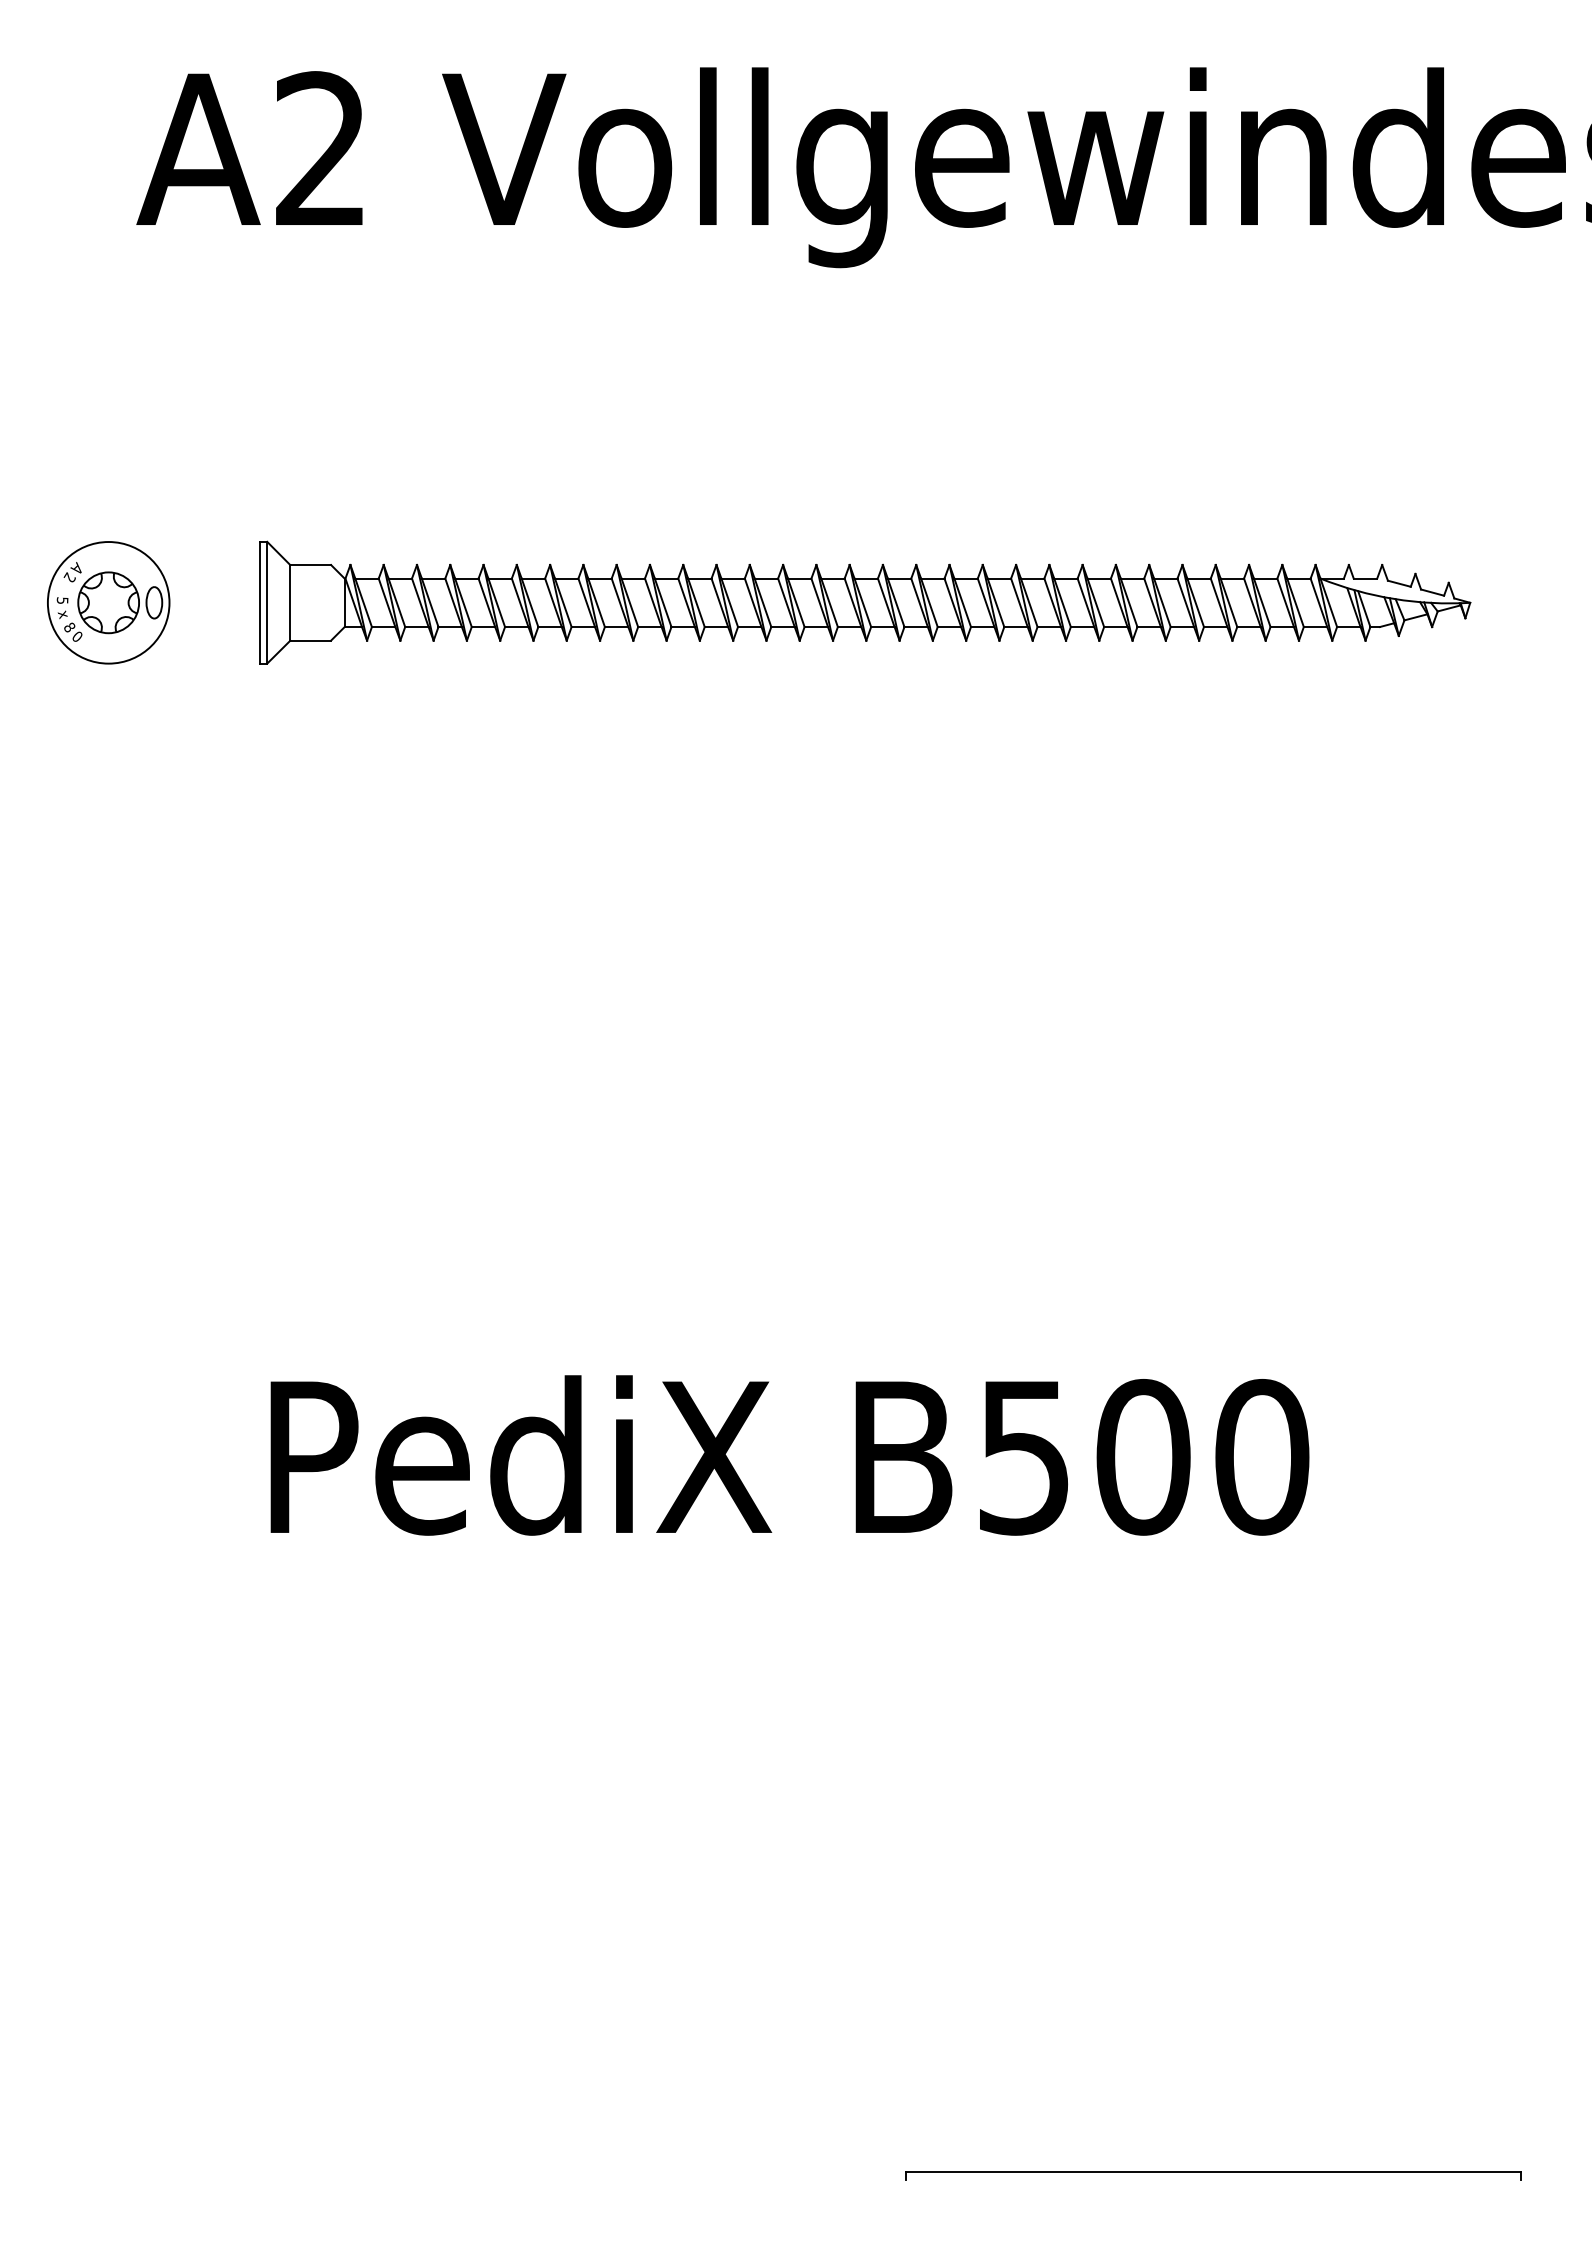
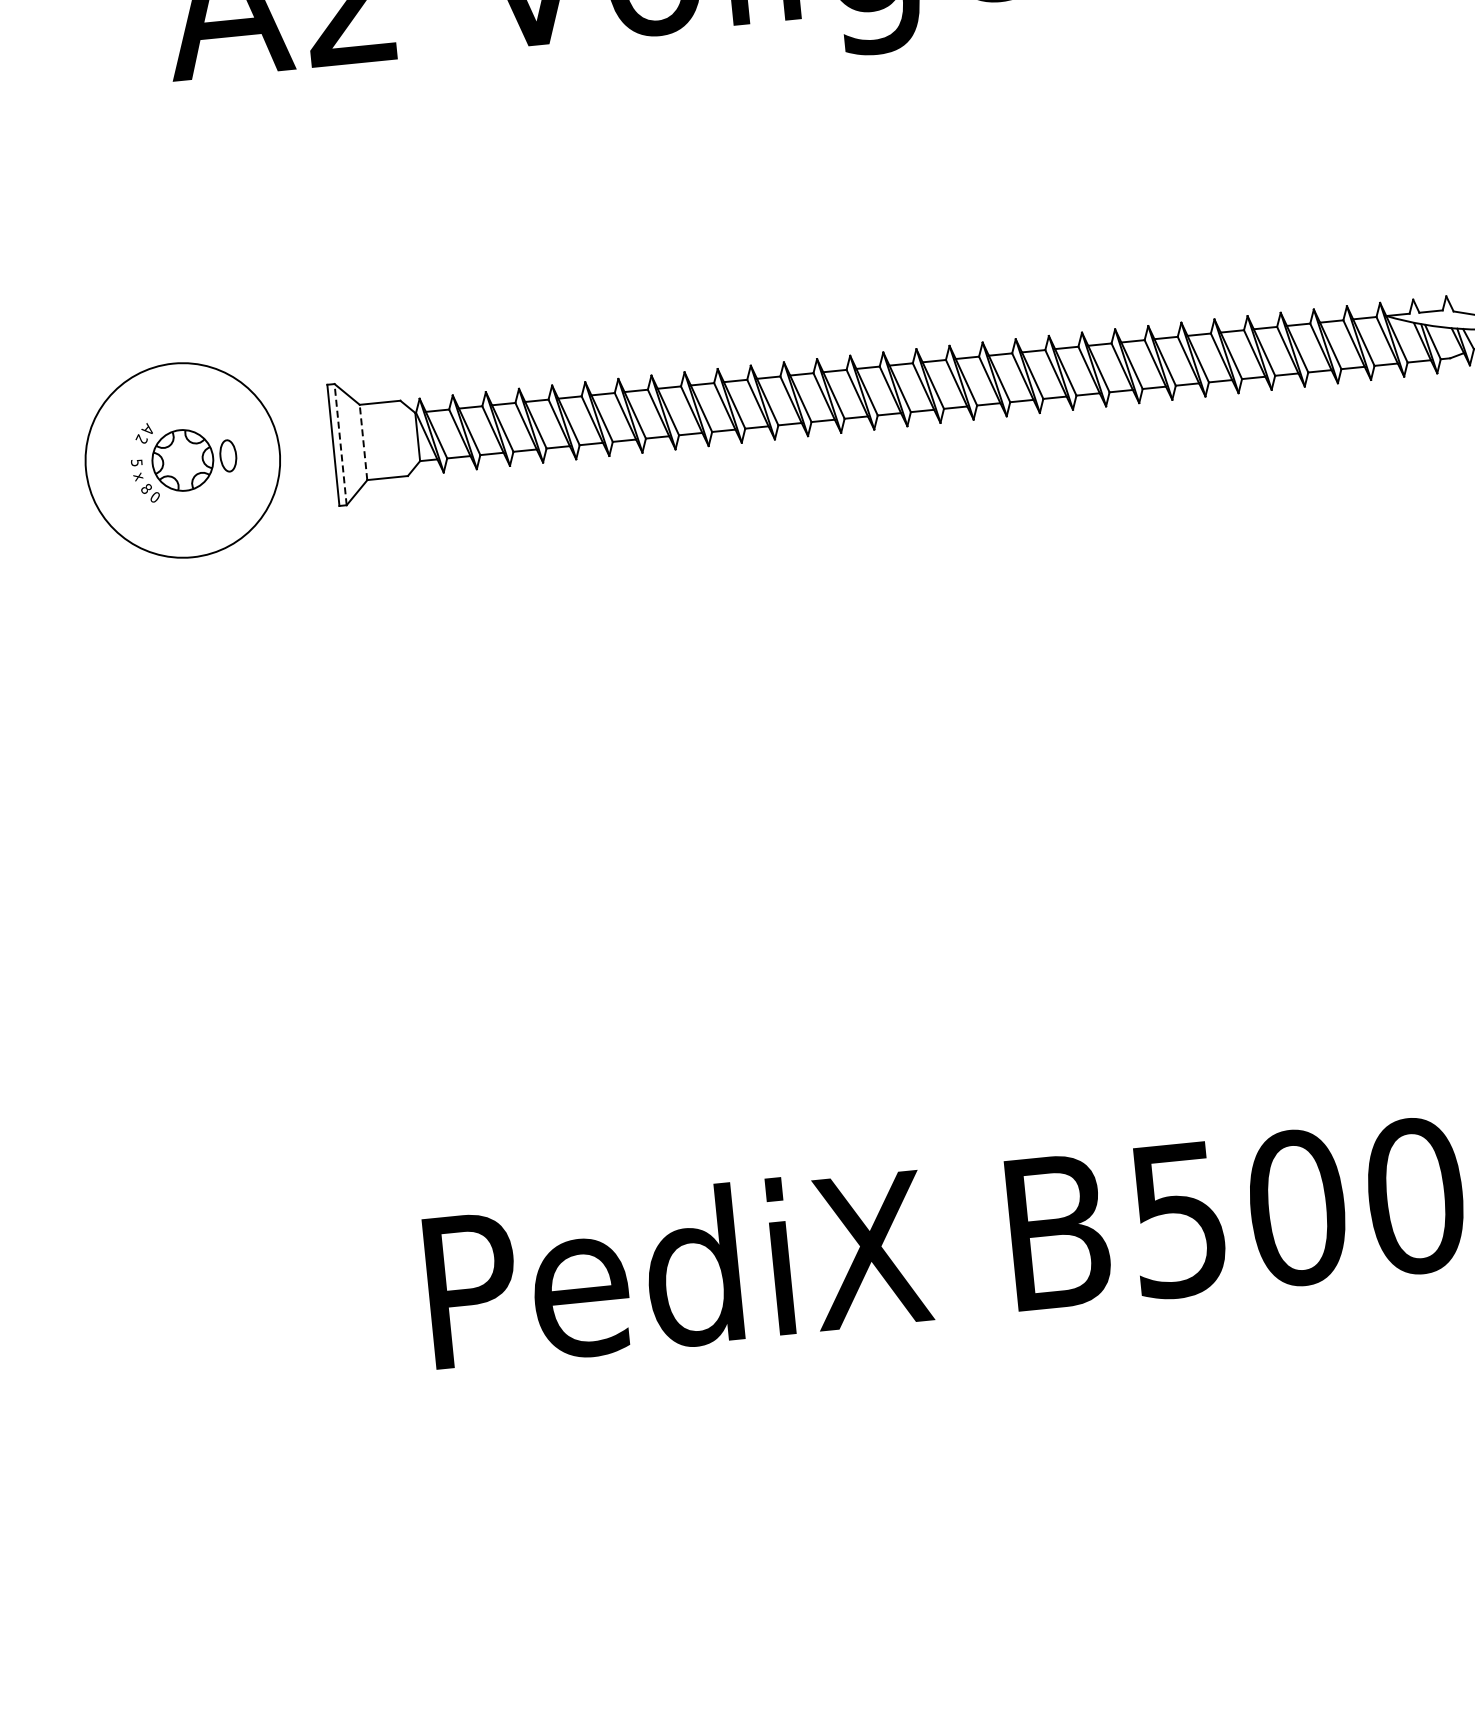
circle: (108, 602) -> (182, 460), size x1.6
line: (267, 602) -> (340, 444), solid -> dashed
line: (290, 602) -> (363, 442), solid -> dashed

